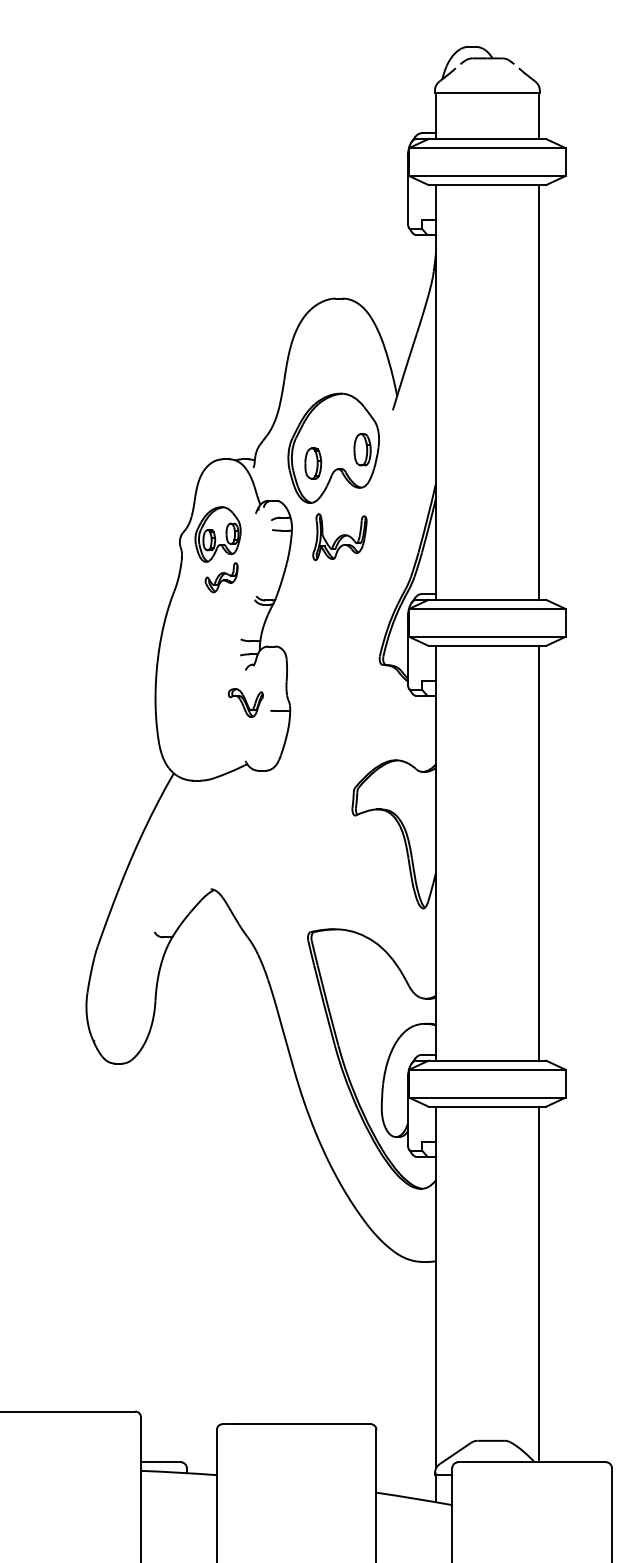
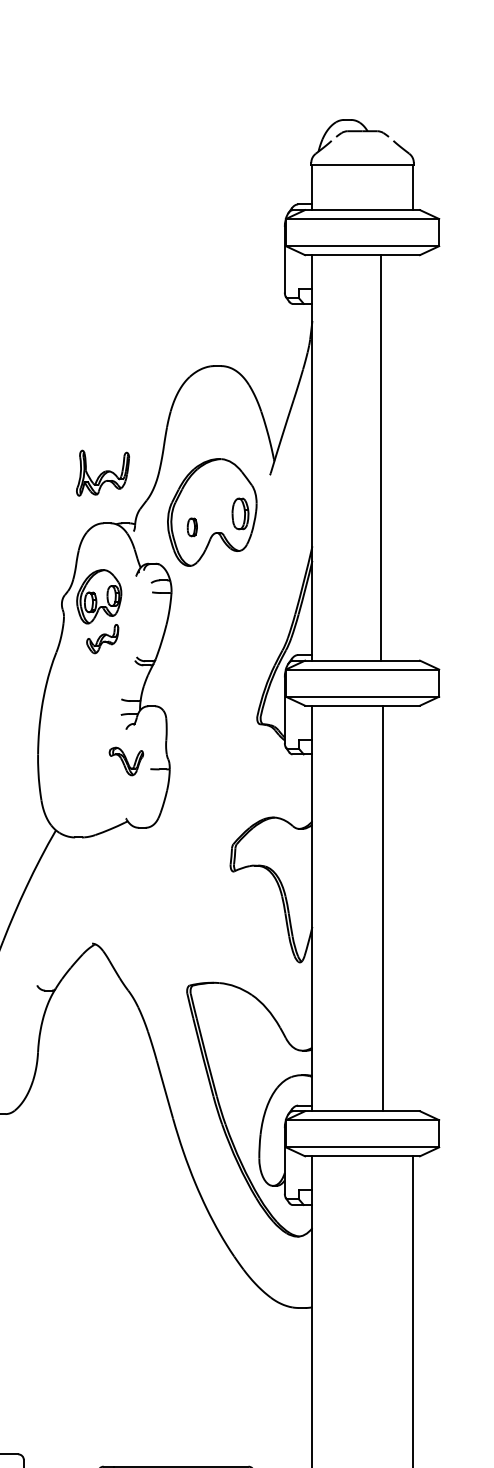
line: (538, 392) -> (381, 457), moved
part: (313, 463) -> (192, 527), size x0.6
part: (339, 537) -> (102, 473), moved
line: (538, 852) -> (383, 907), moved

